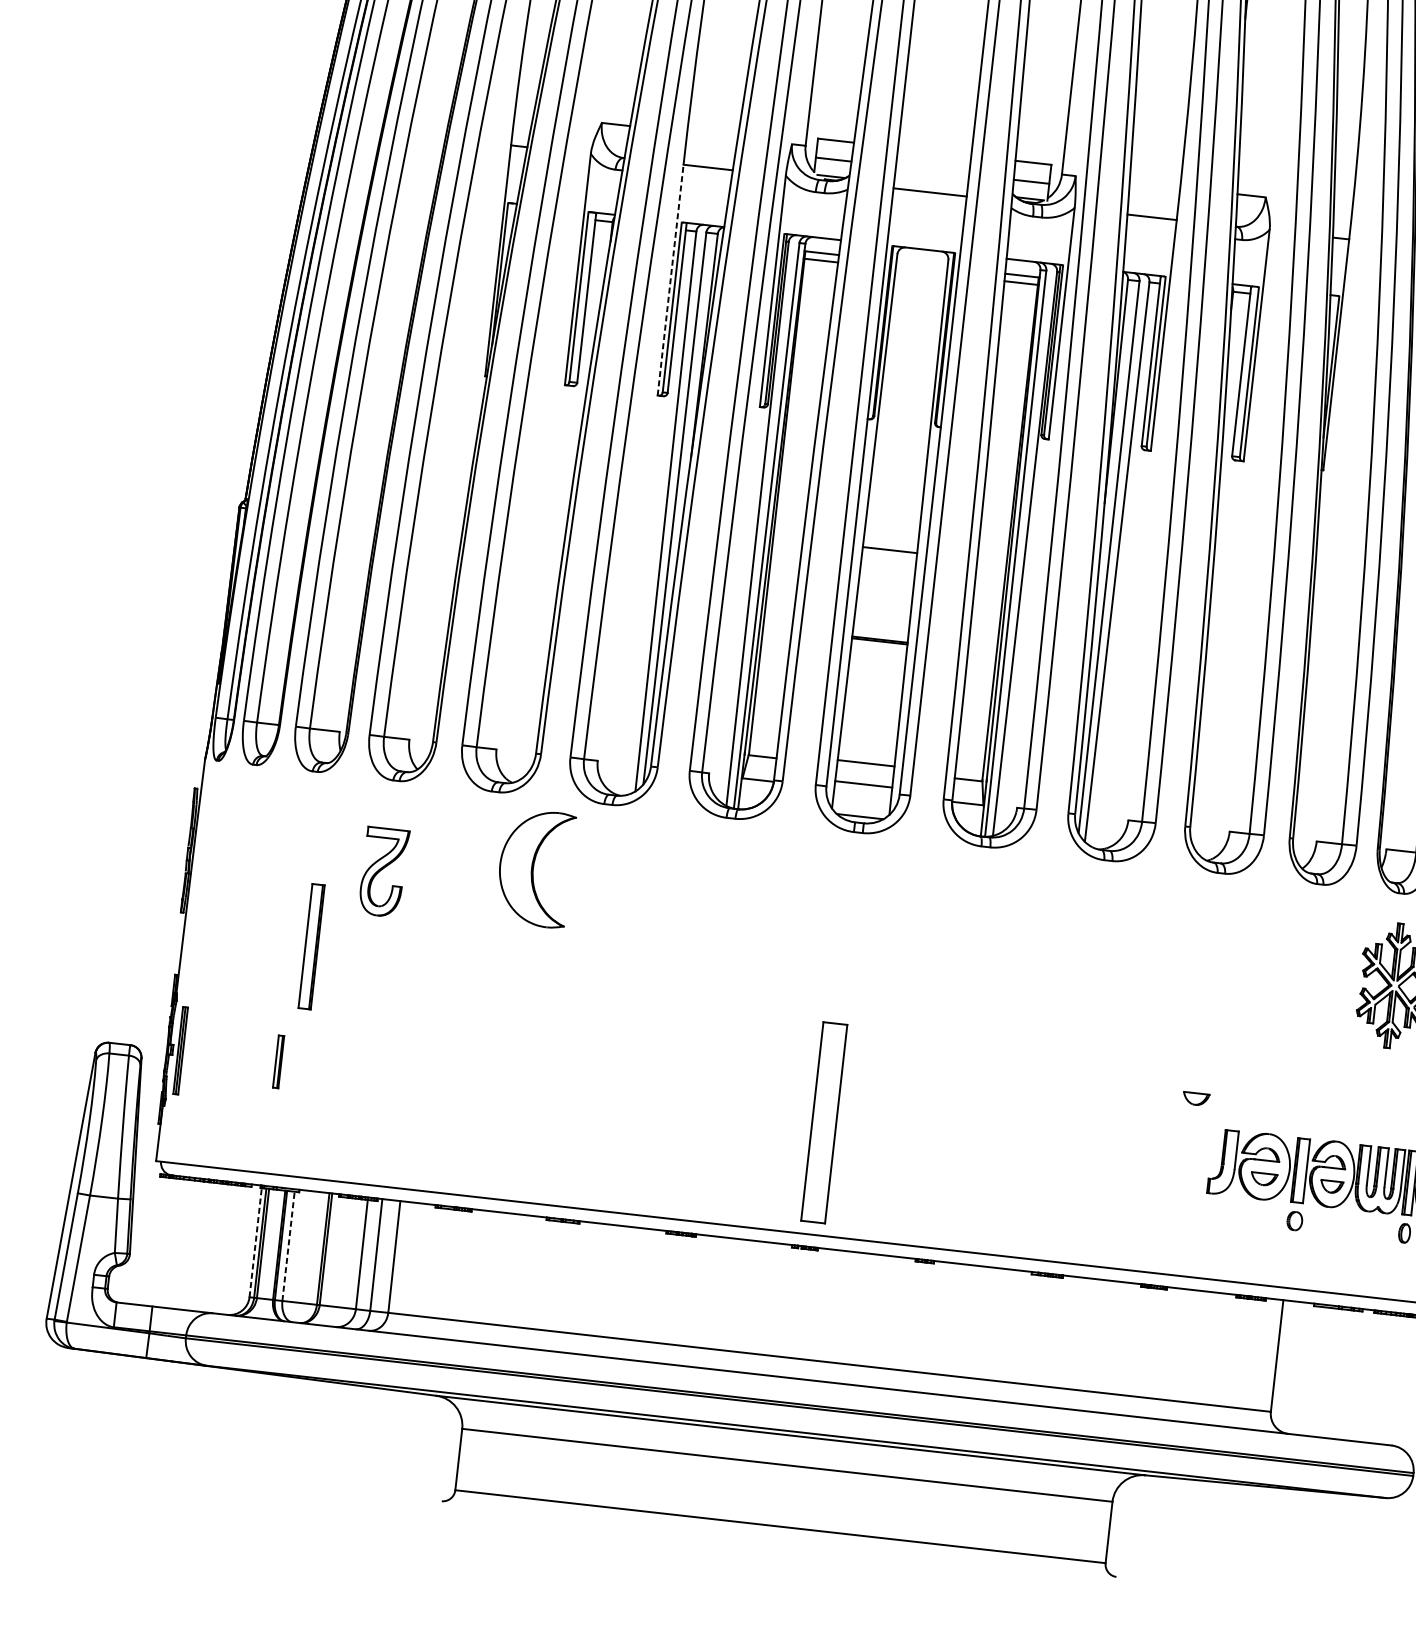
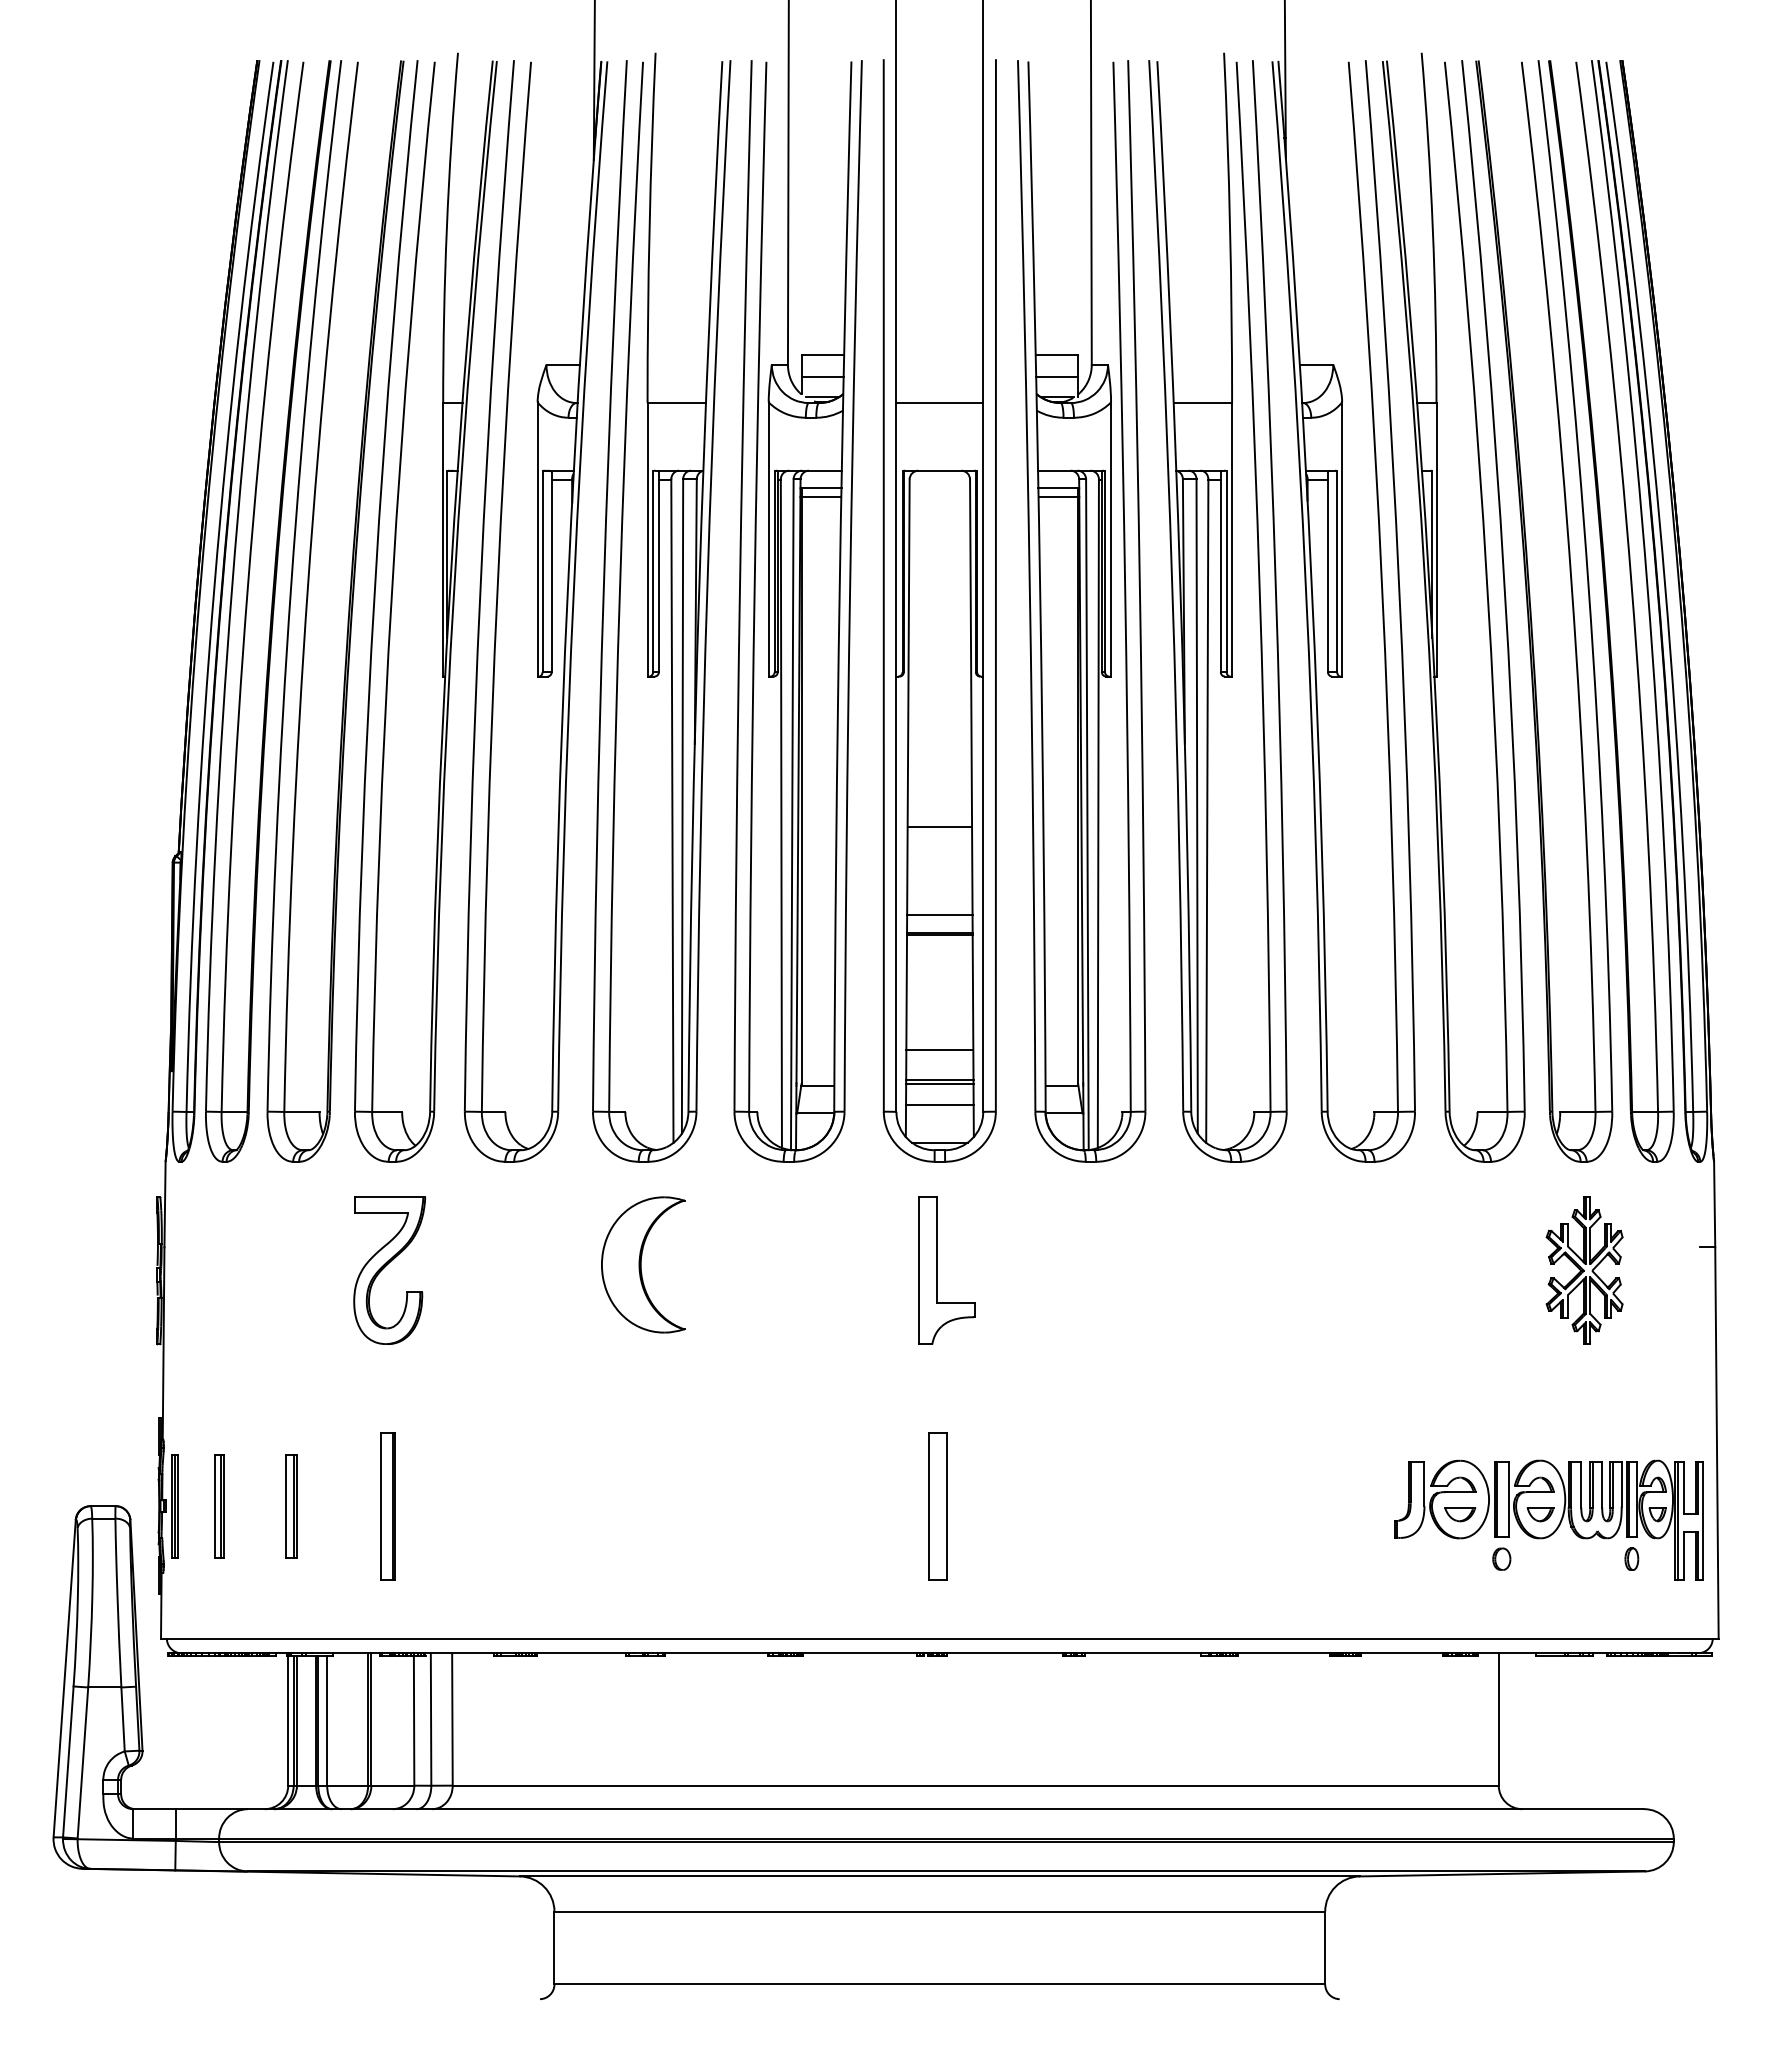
line: (670, 279) -> (647, 539), dashed -> solid
line: (881, 623) -> (939, 914), added
line: (868, 738) -> (939, 1050), added
line: (865, 767) -> (939, 1084), added
part: (535, 867) -> (643, 1264), moved
part: (383, 872) -> (389, 1270), size x1.43
part: (846, 924) -> (937, 1270), added
part: (311, 946) -> (387, 1506), moved
part: (217, 1055) -> (219, 1506), added
part: (278, 1062) -> (291, 1506), size x1.67
part: (1196, 1099) -> (1370, 1429), removed
part: (823, 1123) -> (937, 1506), size x0.62
line: (255, 1242) -> (288, 1720), dashed -> solid
line: (288, 1246) -> (327, 1720), dashed -> solid

